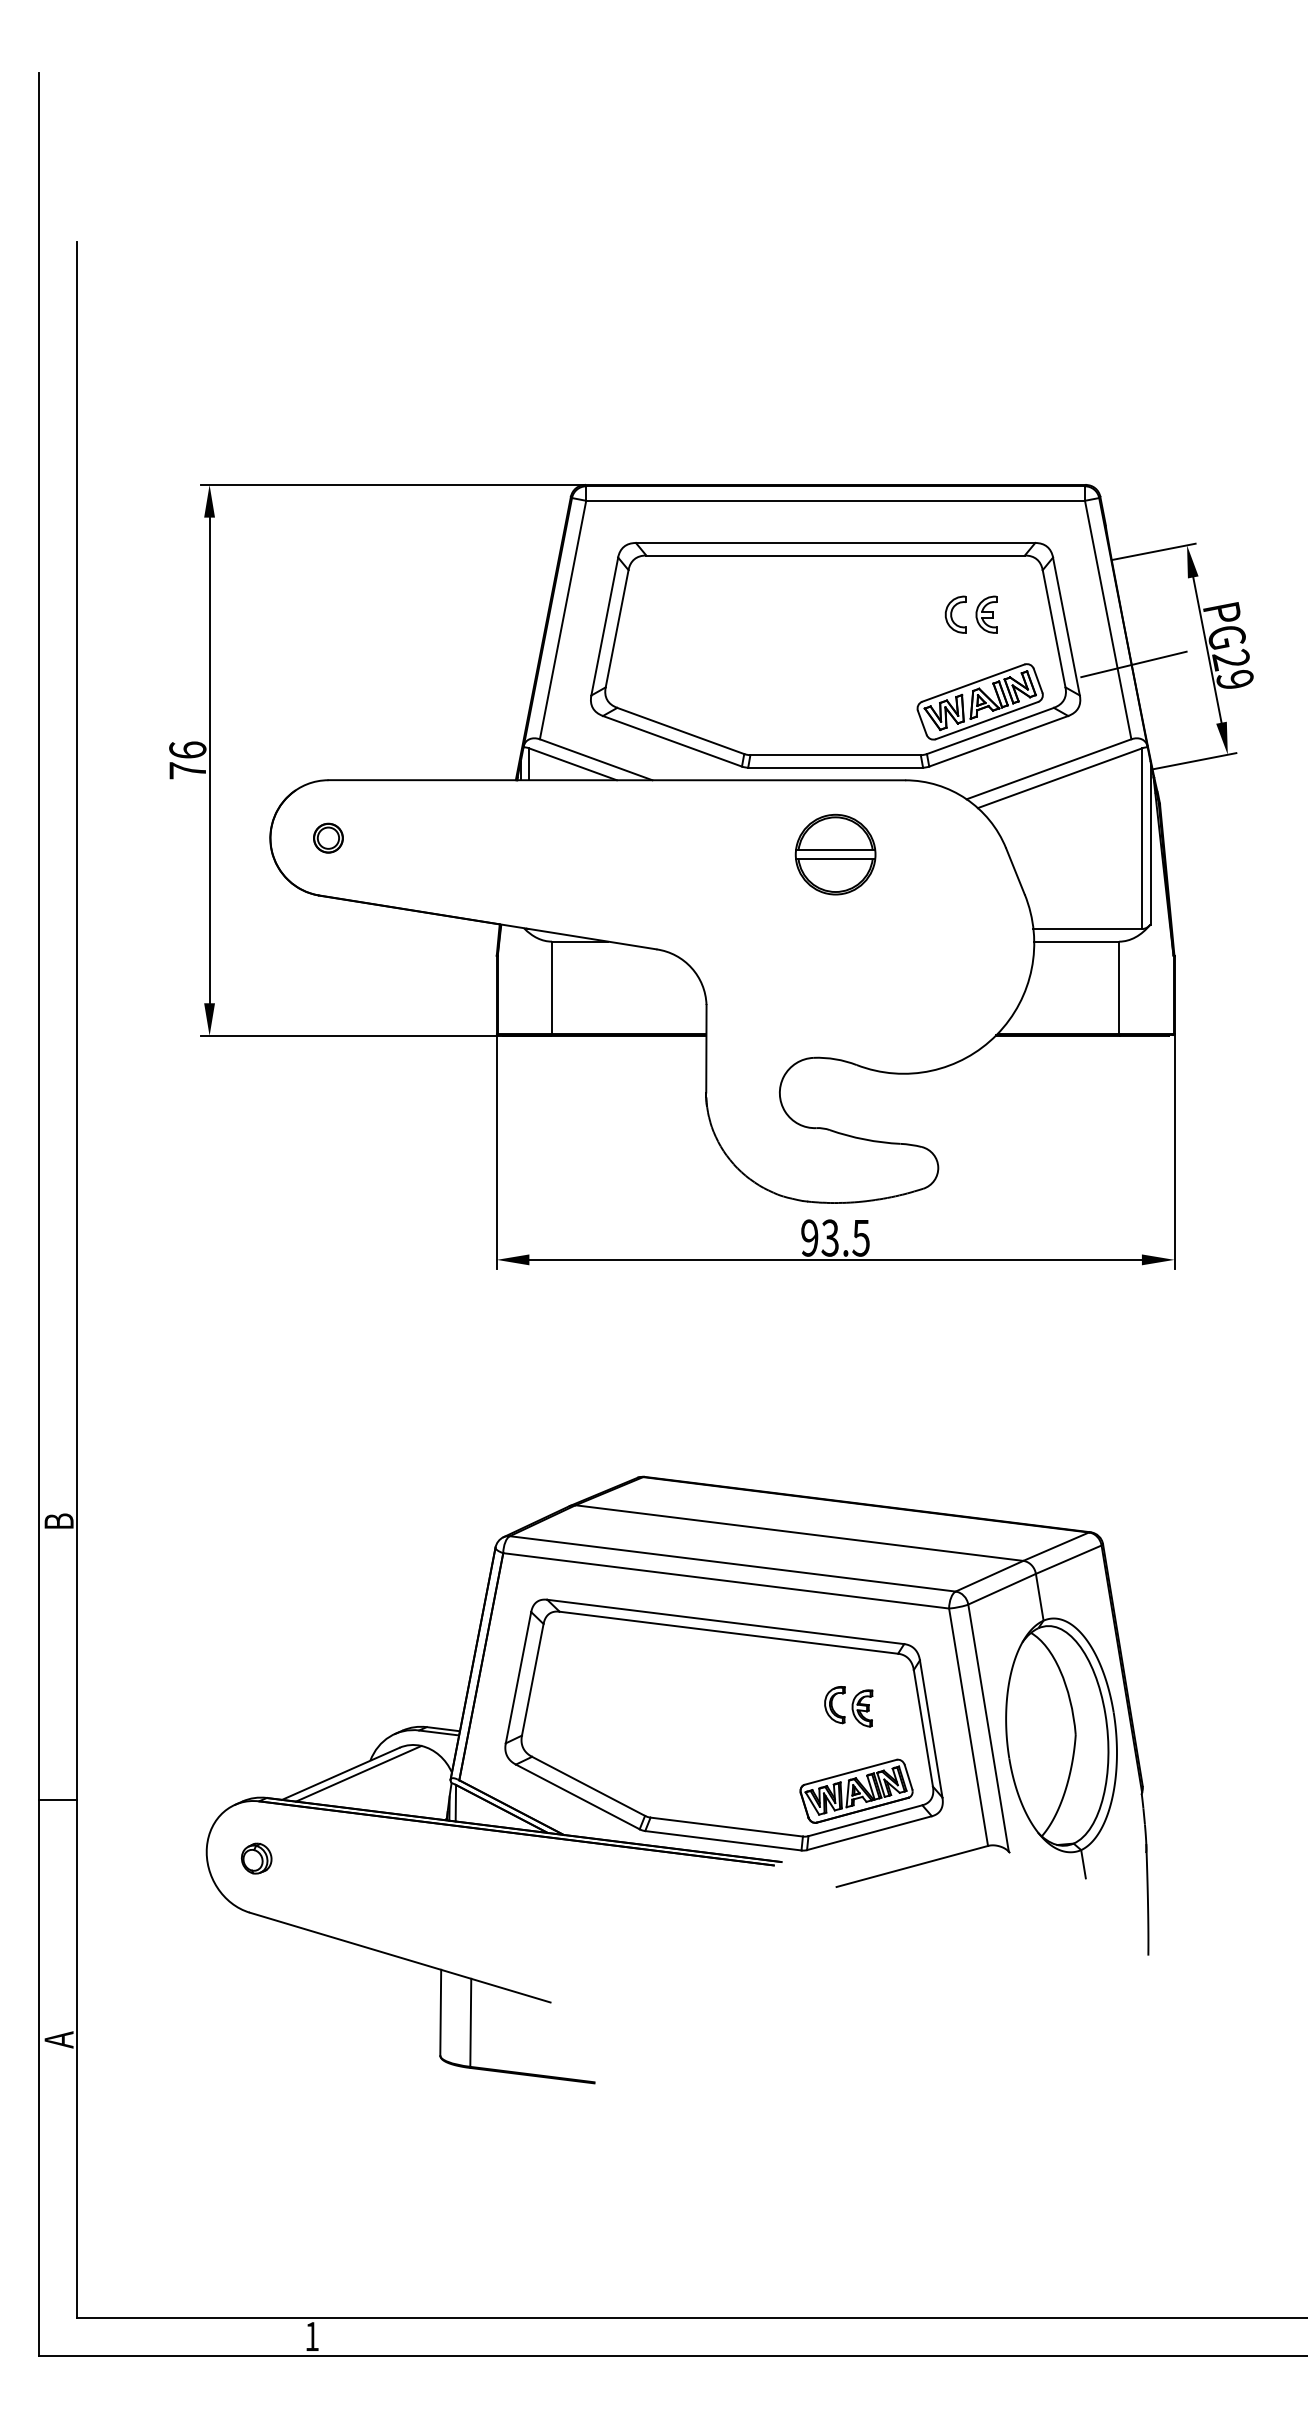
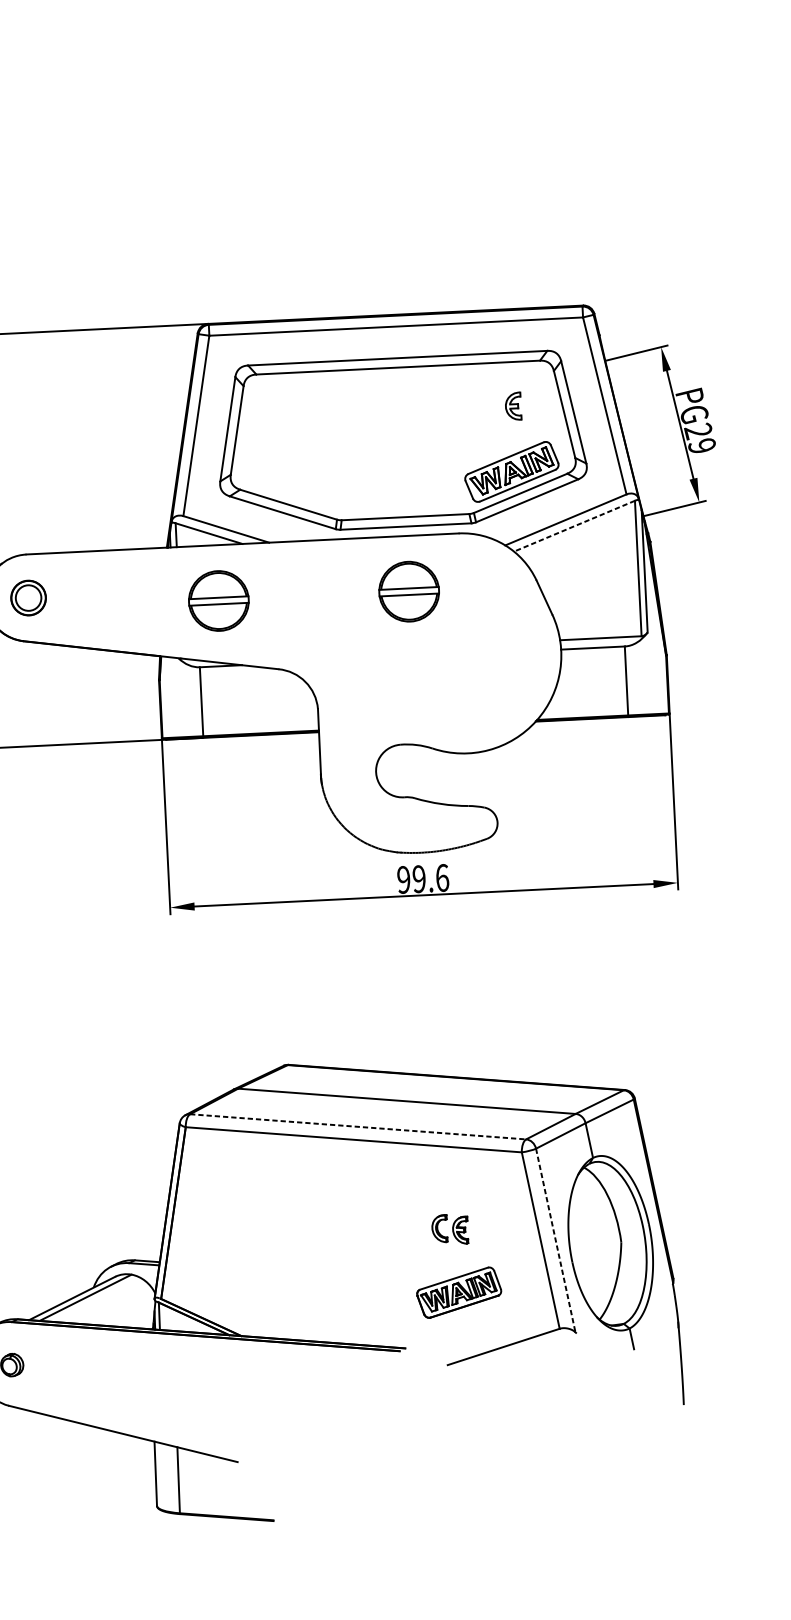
part: (955, 614) -> (490, 407), removed
line: (1133, 664) -> (625, 438), removed
line: (1059, 778) -> (574, 526), solid -> dashed
part: (328, 837) -> (28, 597), size x1.6
part: (581, 854) -> (218, 600), added
text: (845, 1237) -> (430, 878), 93.5 -> 99.6
line: (732, 1563) -> (357, 1126), solid -> dashed
part: (723, 1724) -> (357, 1247), removed
line: (988, 1728) -> (555, 1240), solid -> dashed

